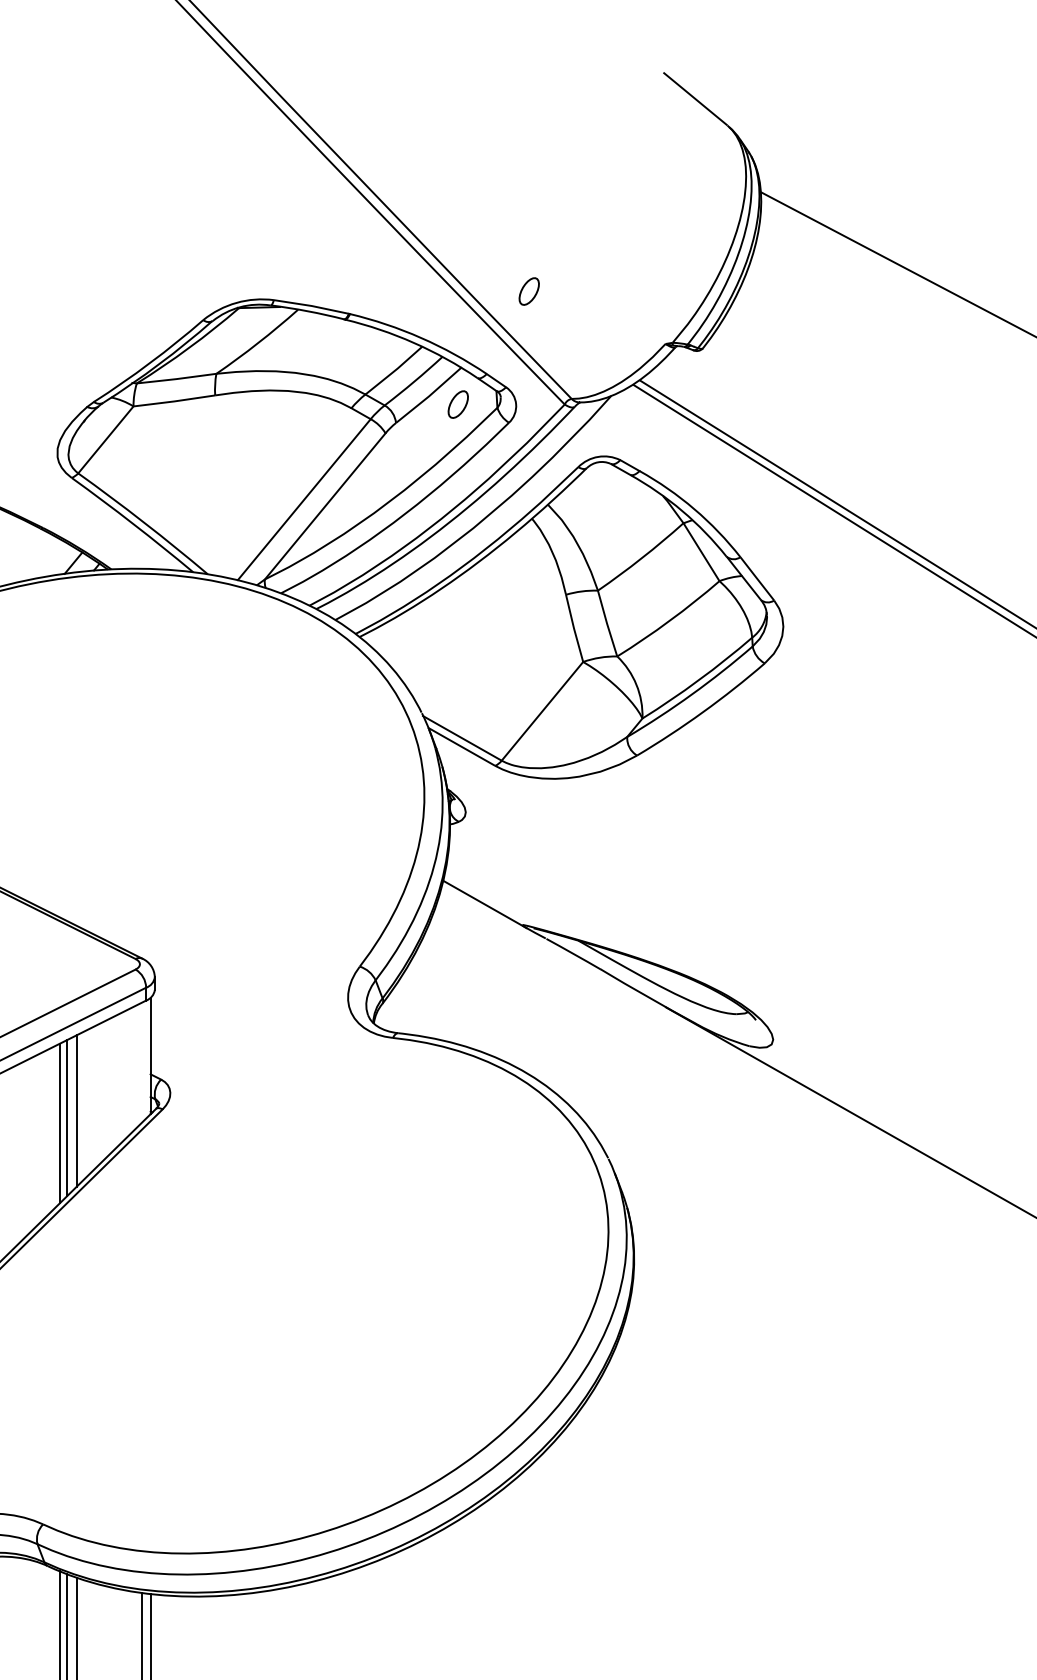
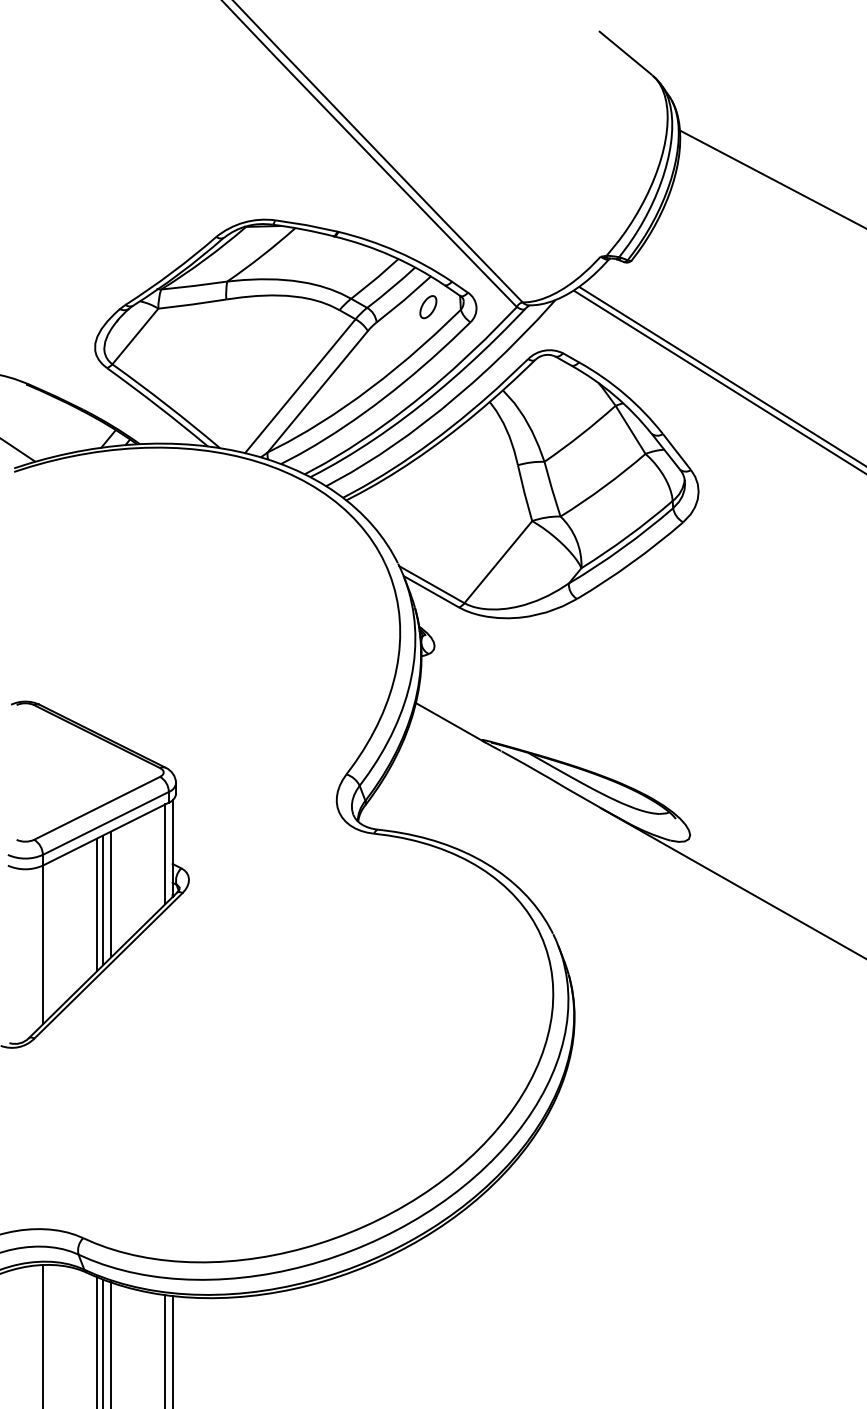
part: (529, 291) -> (487, 213), removed
line: (142, 1062) -> (165, 854), added

